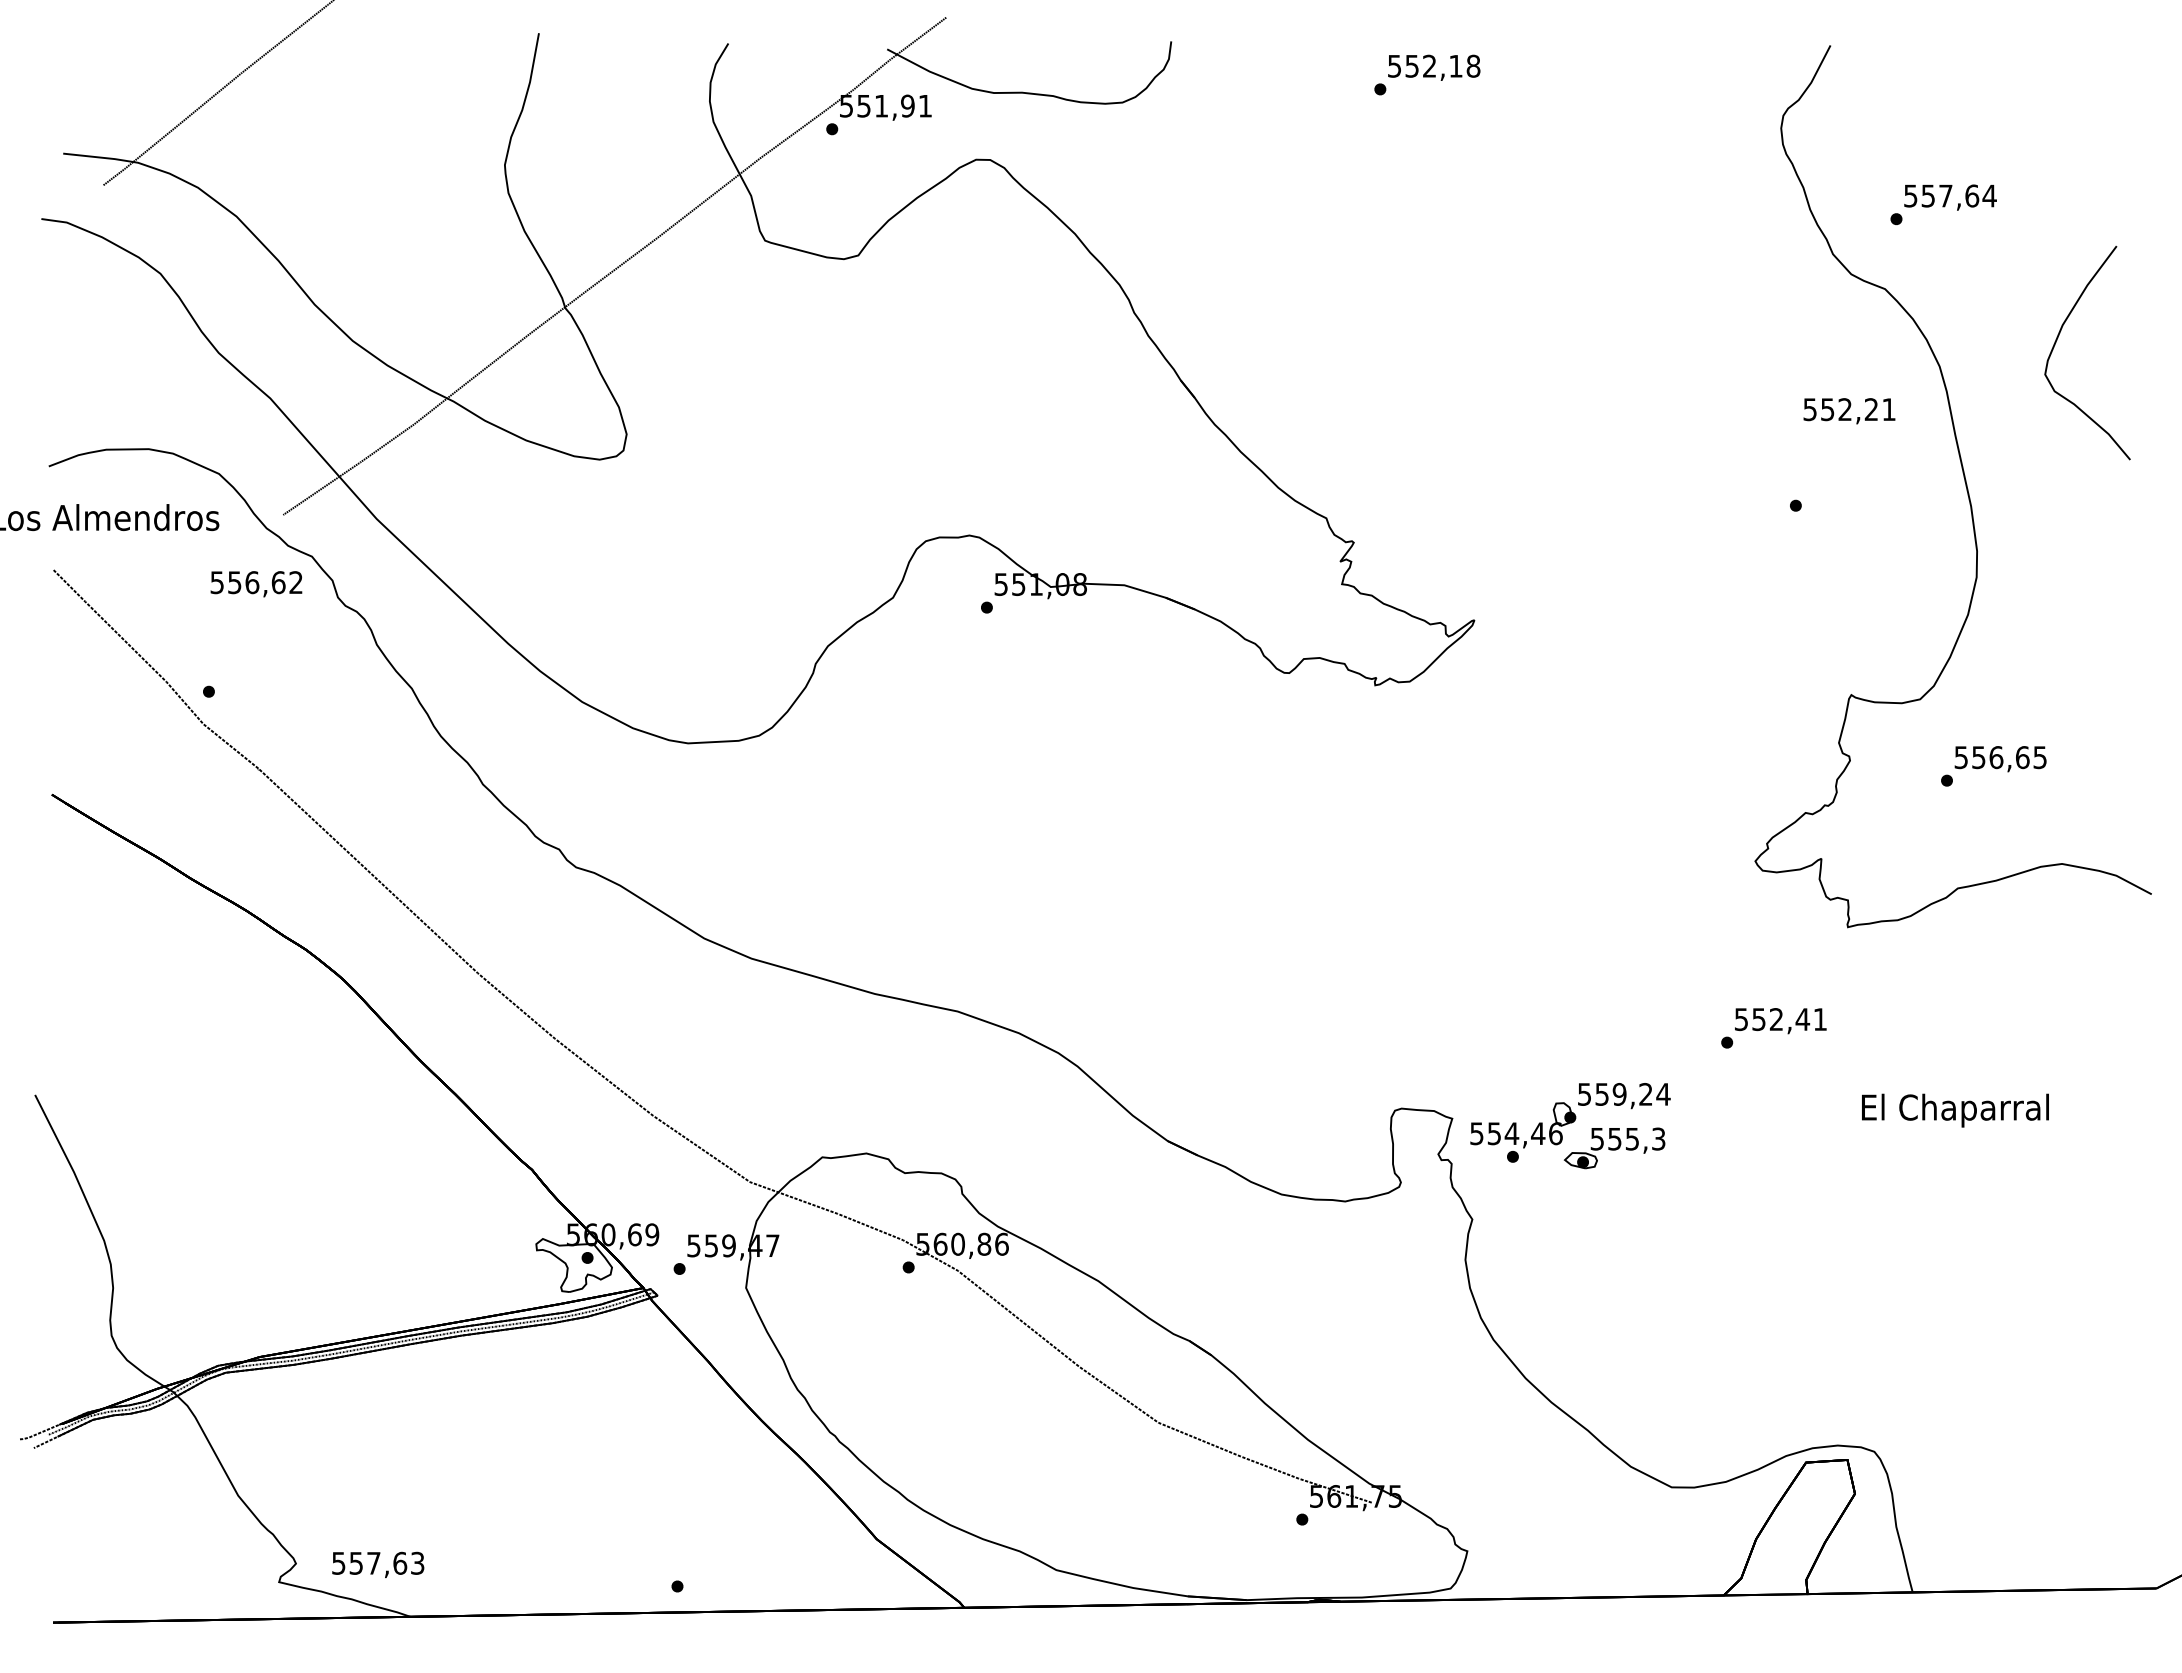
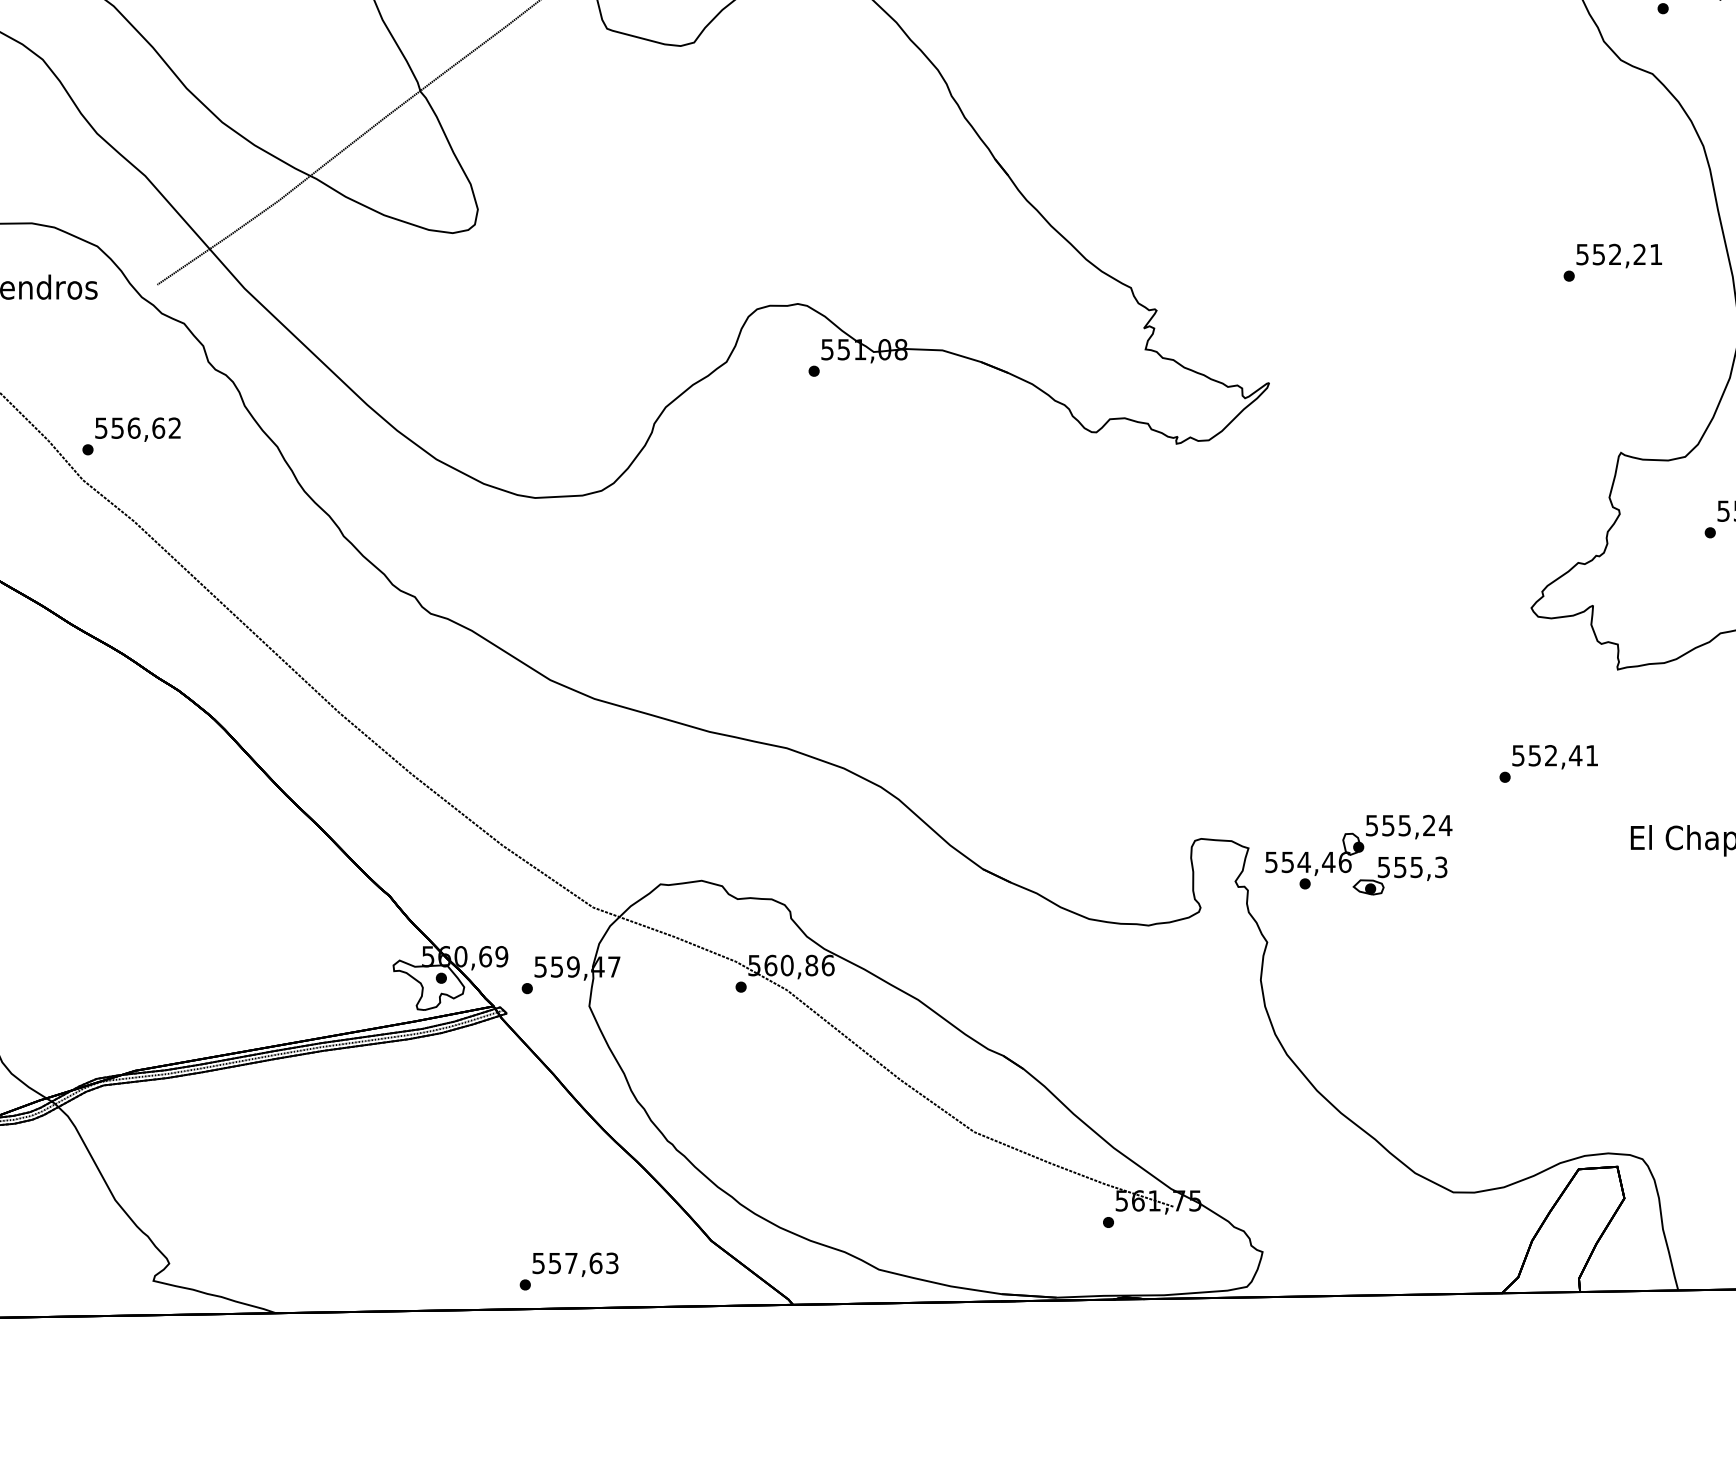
text: (1849, 411) -> (1619, 256), moved
text: (256, 584) -> (137, 429), moved
text: (1619, 1094) -> (1404, 825), 559,24 -> 555,24
text: (378, 1564) -> (575, 1264), moved

